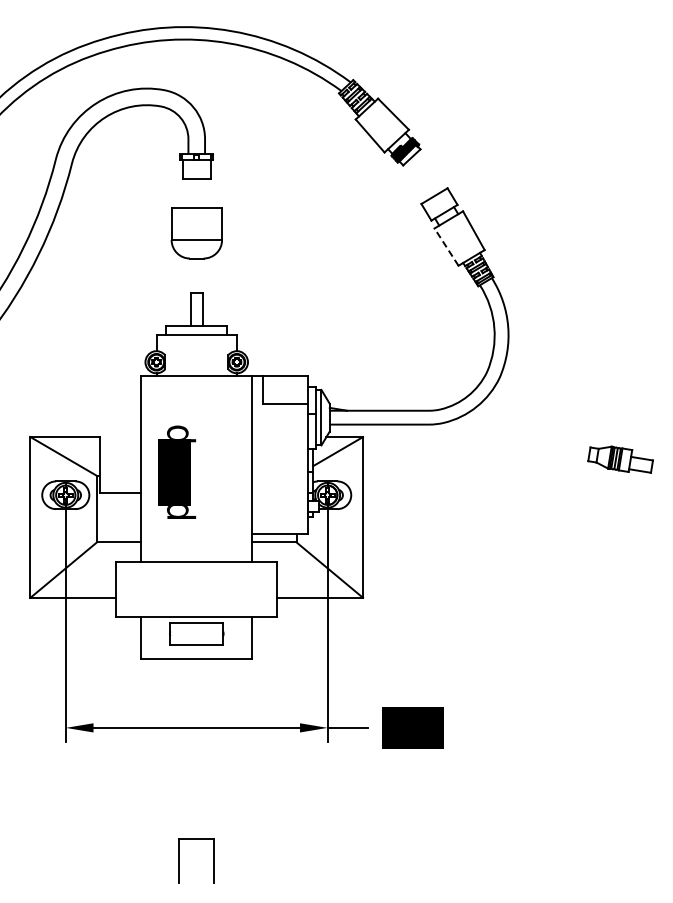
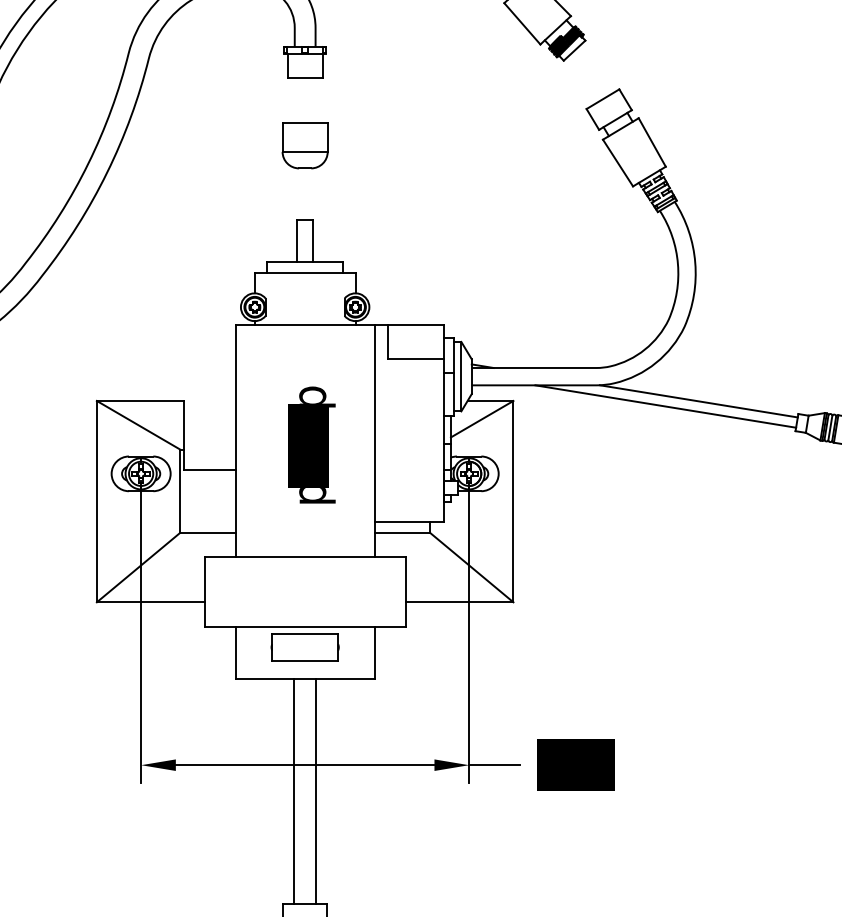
part: (196, 233) -> (304, 145), size x0.71
line: (446, 246) -> (617, 162), dashed -> solid
line: (511, 437) -> (699, 401), added
line: (484, 441) -> (665, 406), added
text: (177, 471) -> (312, 444), moved
line: (187, 748) -> (293, 791), added
line: (205, 748) -> (316, 791), added

